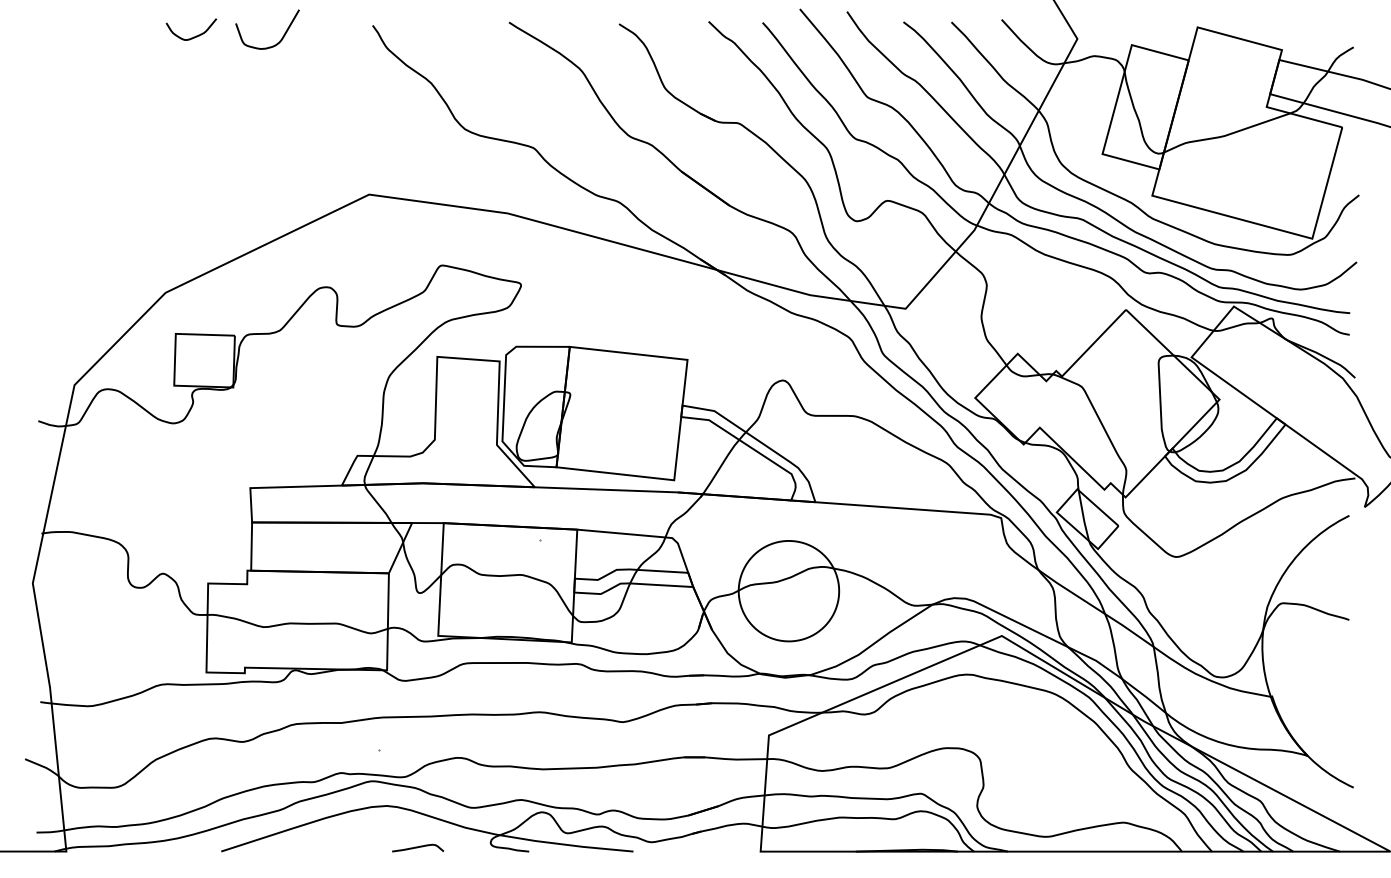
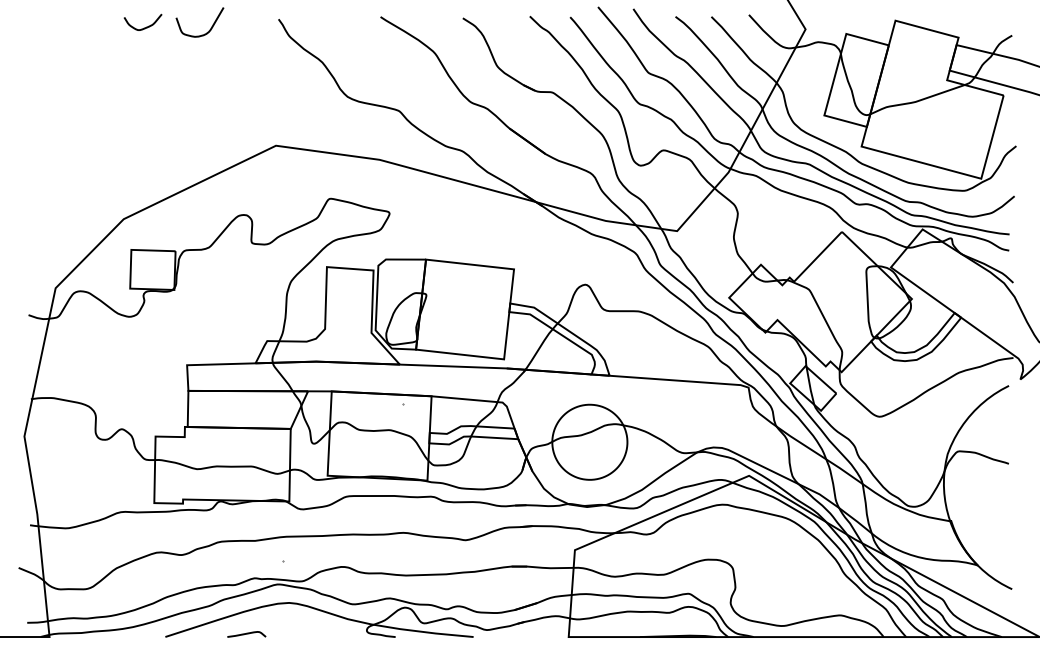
curve: (418, 847) -> (247, 633), moved

